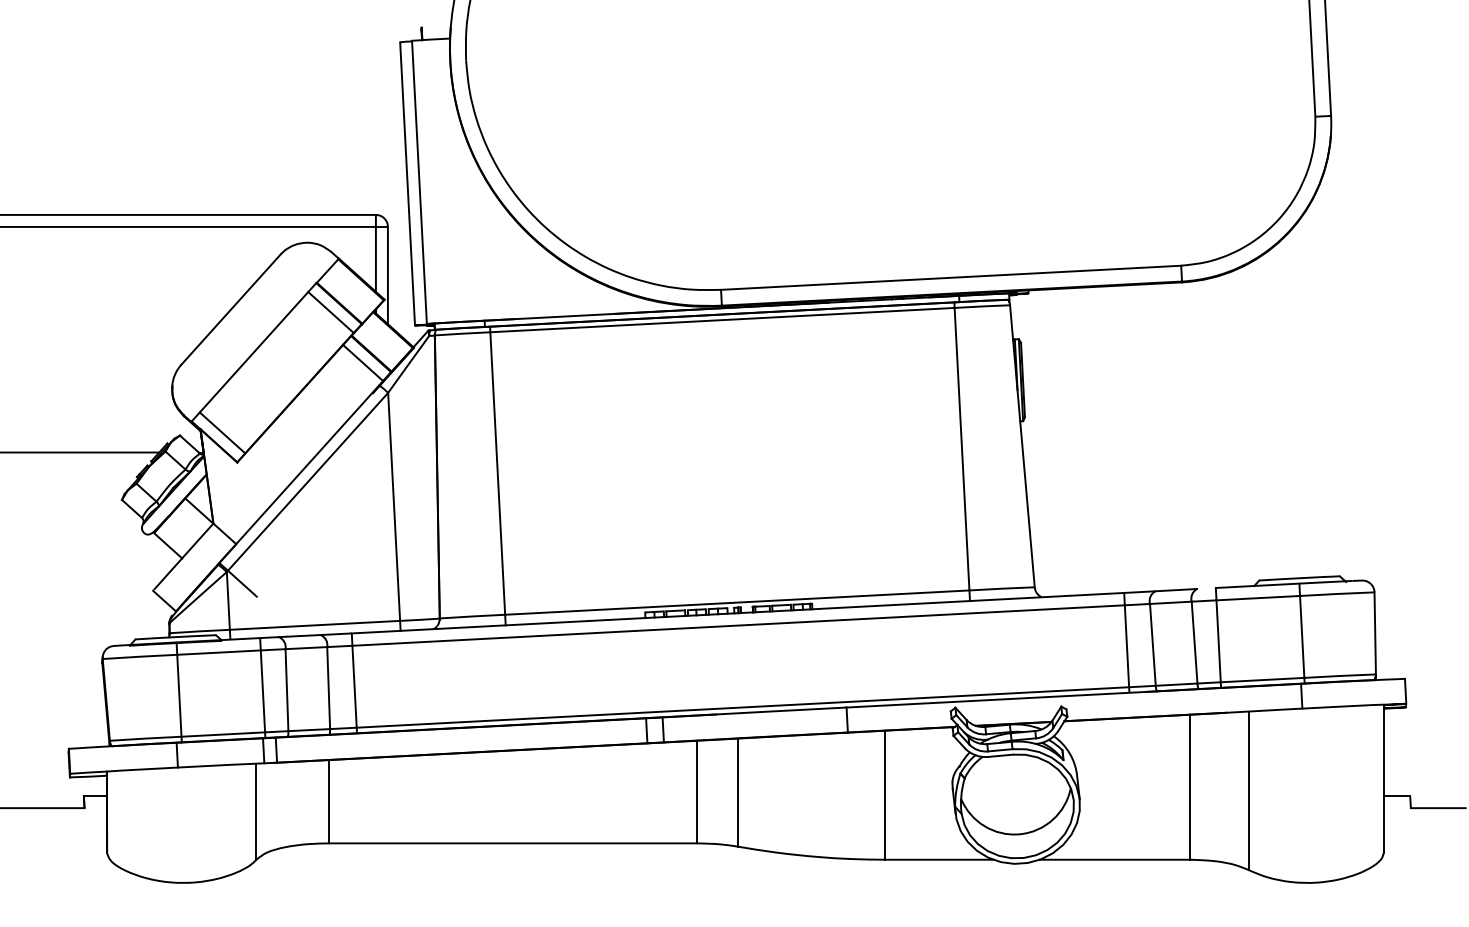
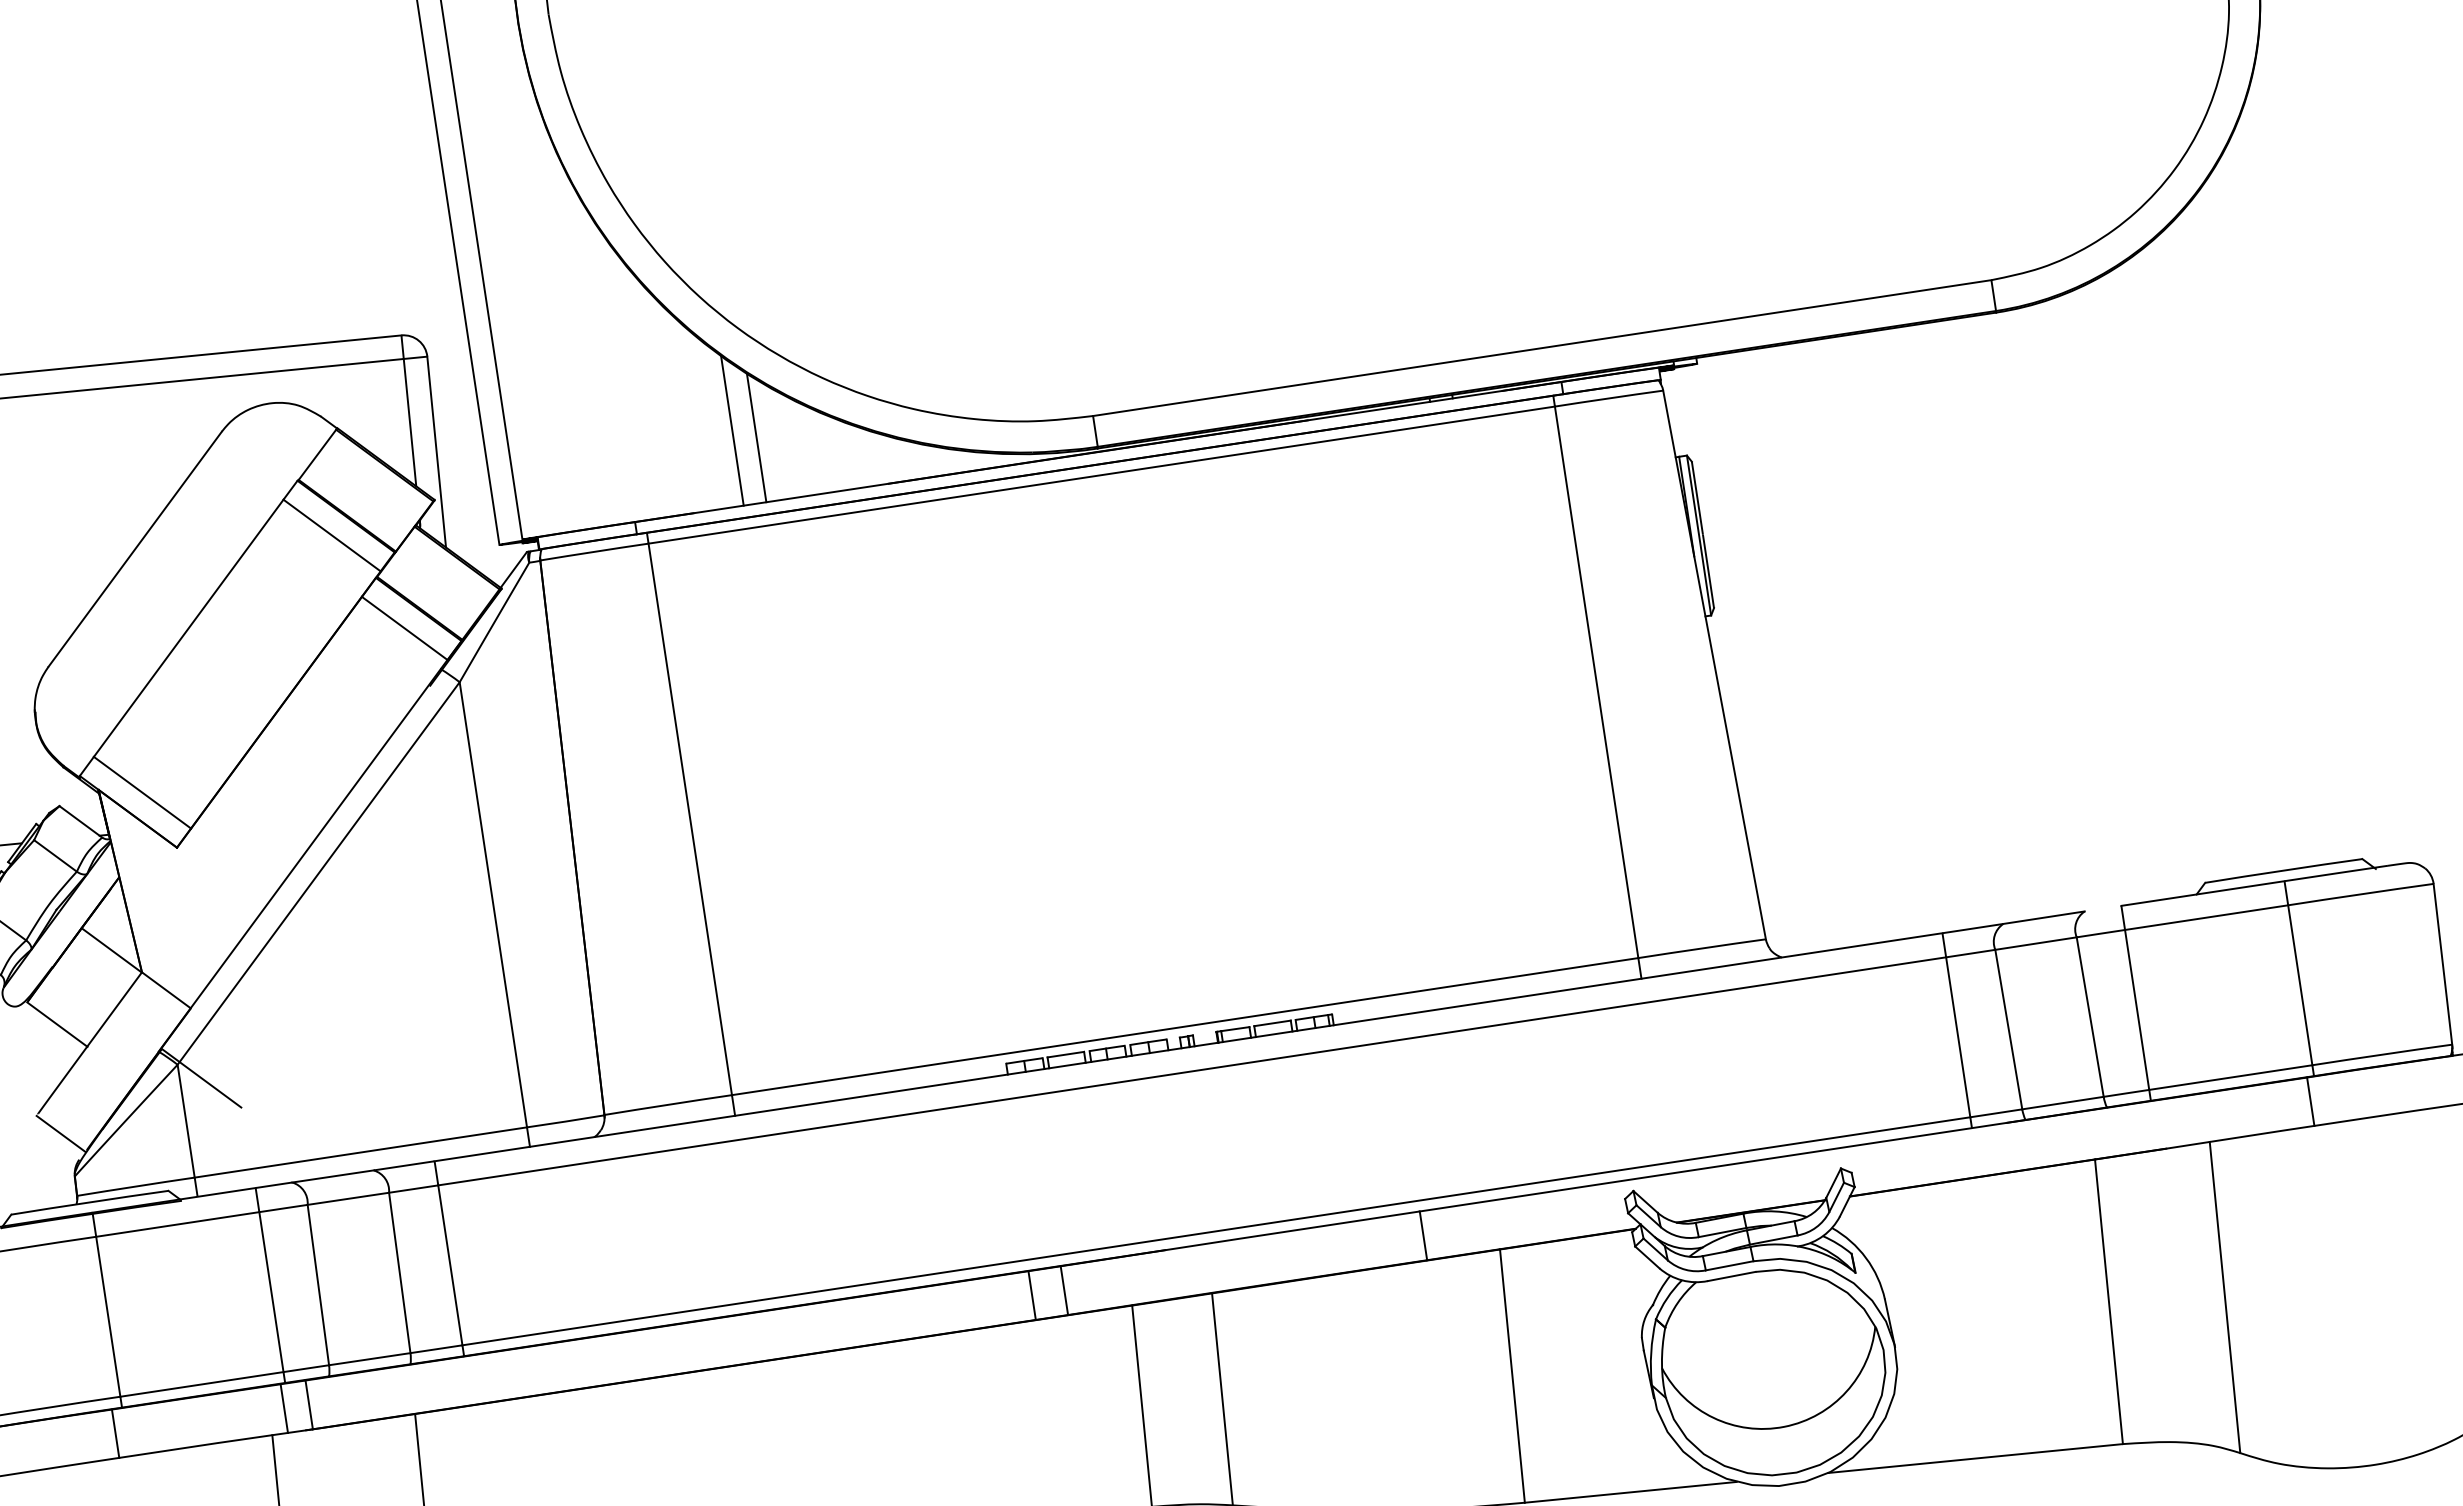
line: (538, 279) -> (732, 430), added
line: (549, 284) -> (755, 438), added

